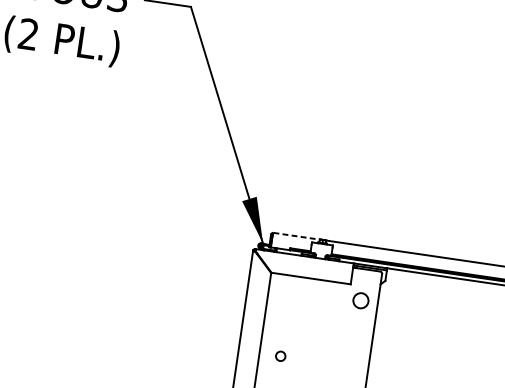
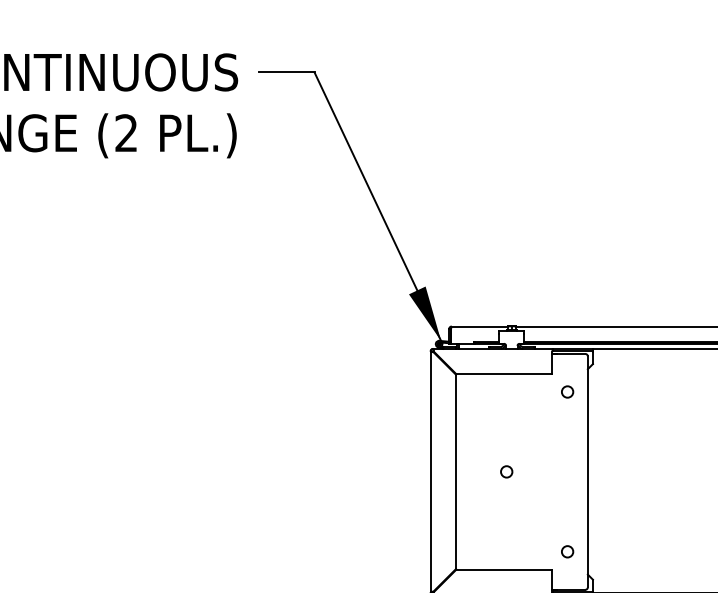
line: (297, 236) -> (480, 326), dashed -> solid
circle: (361, 300) -> (567, 391), size x0.62
circle: (280, 355) -> (506, 471), moved

